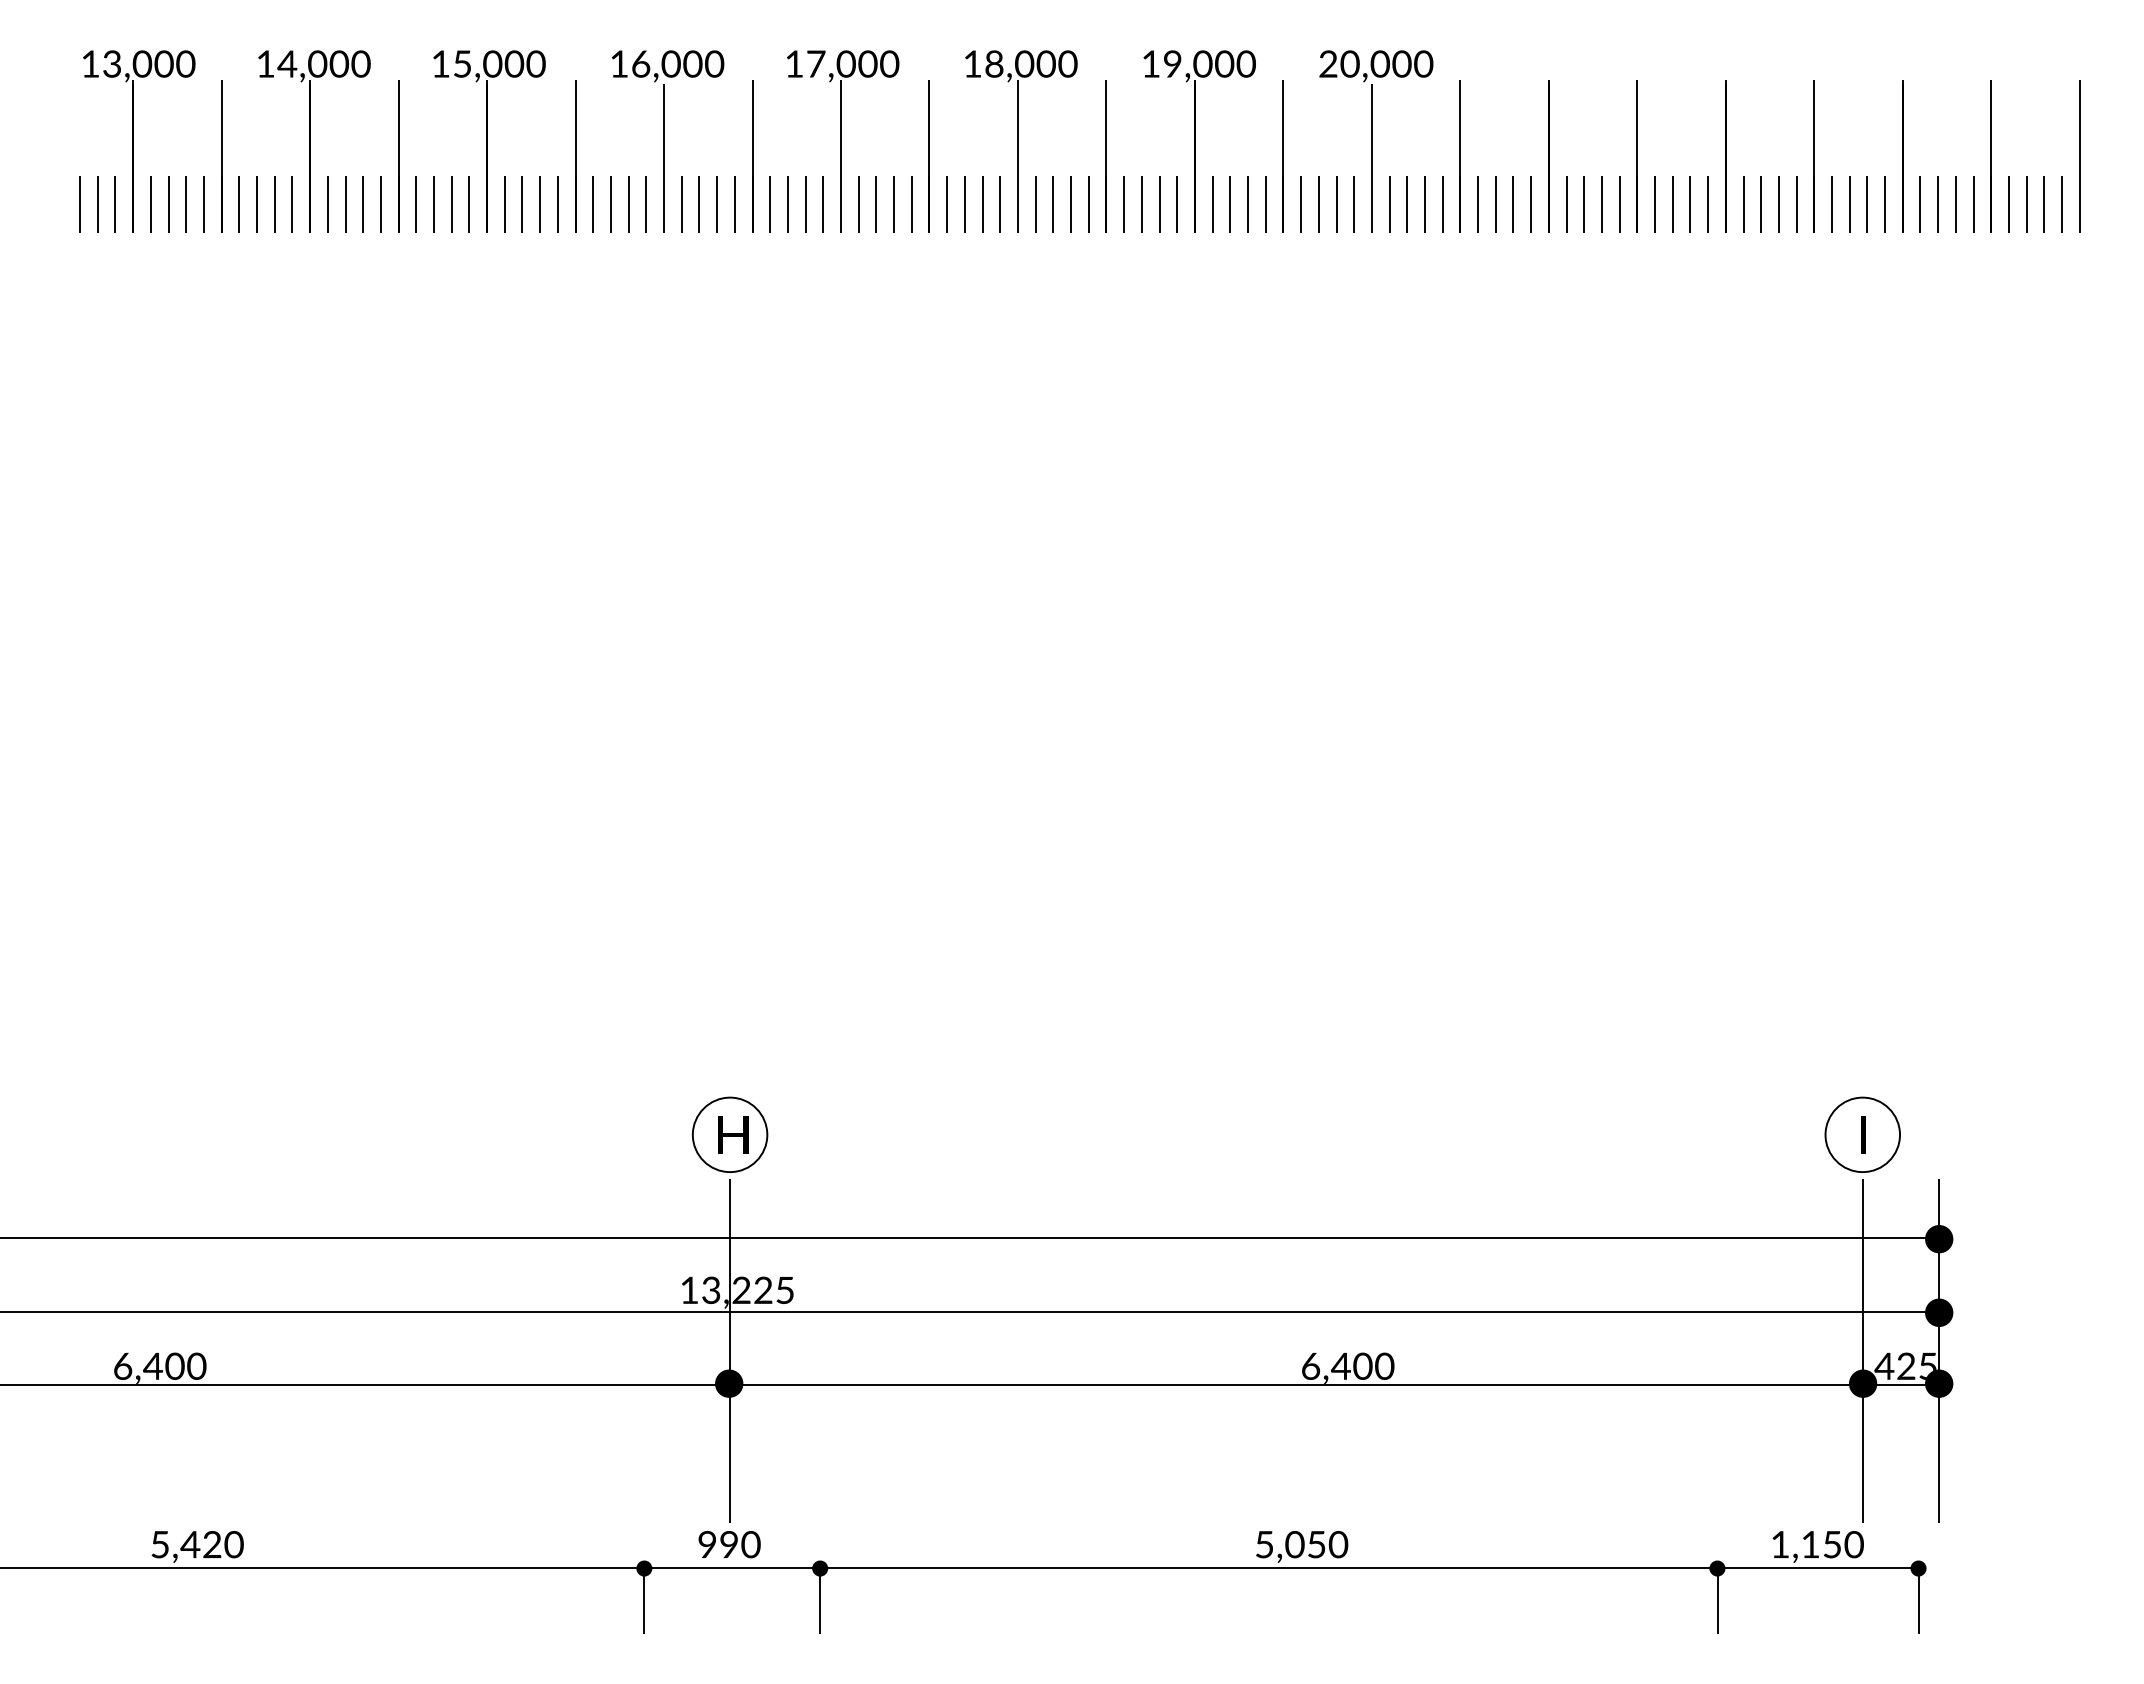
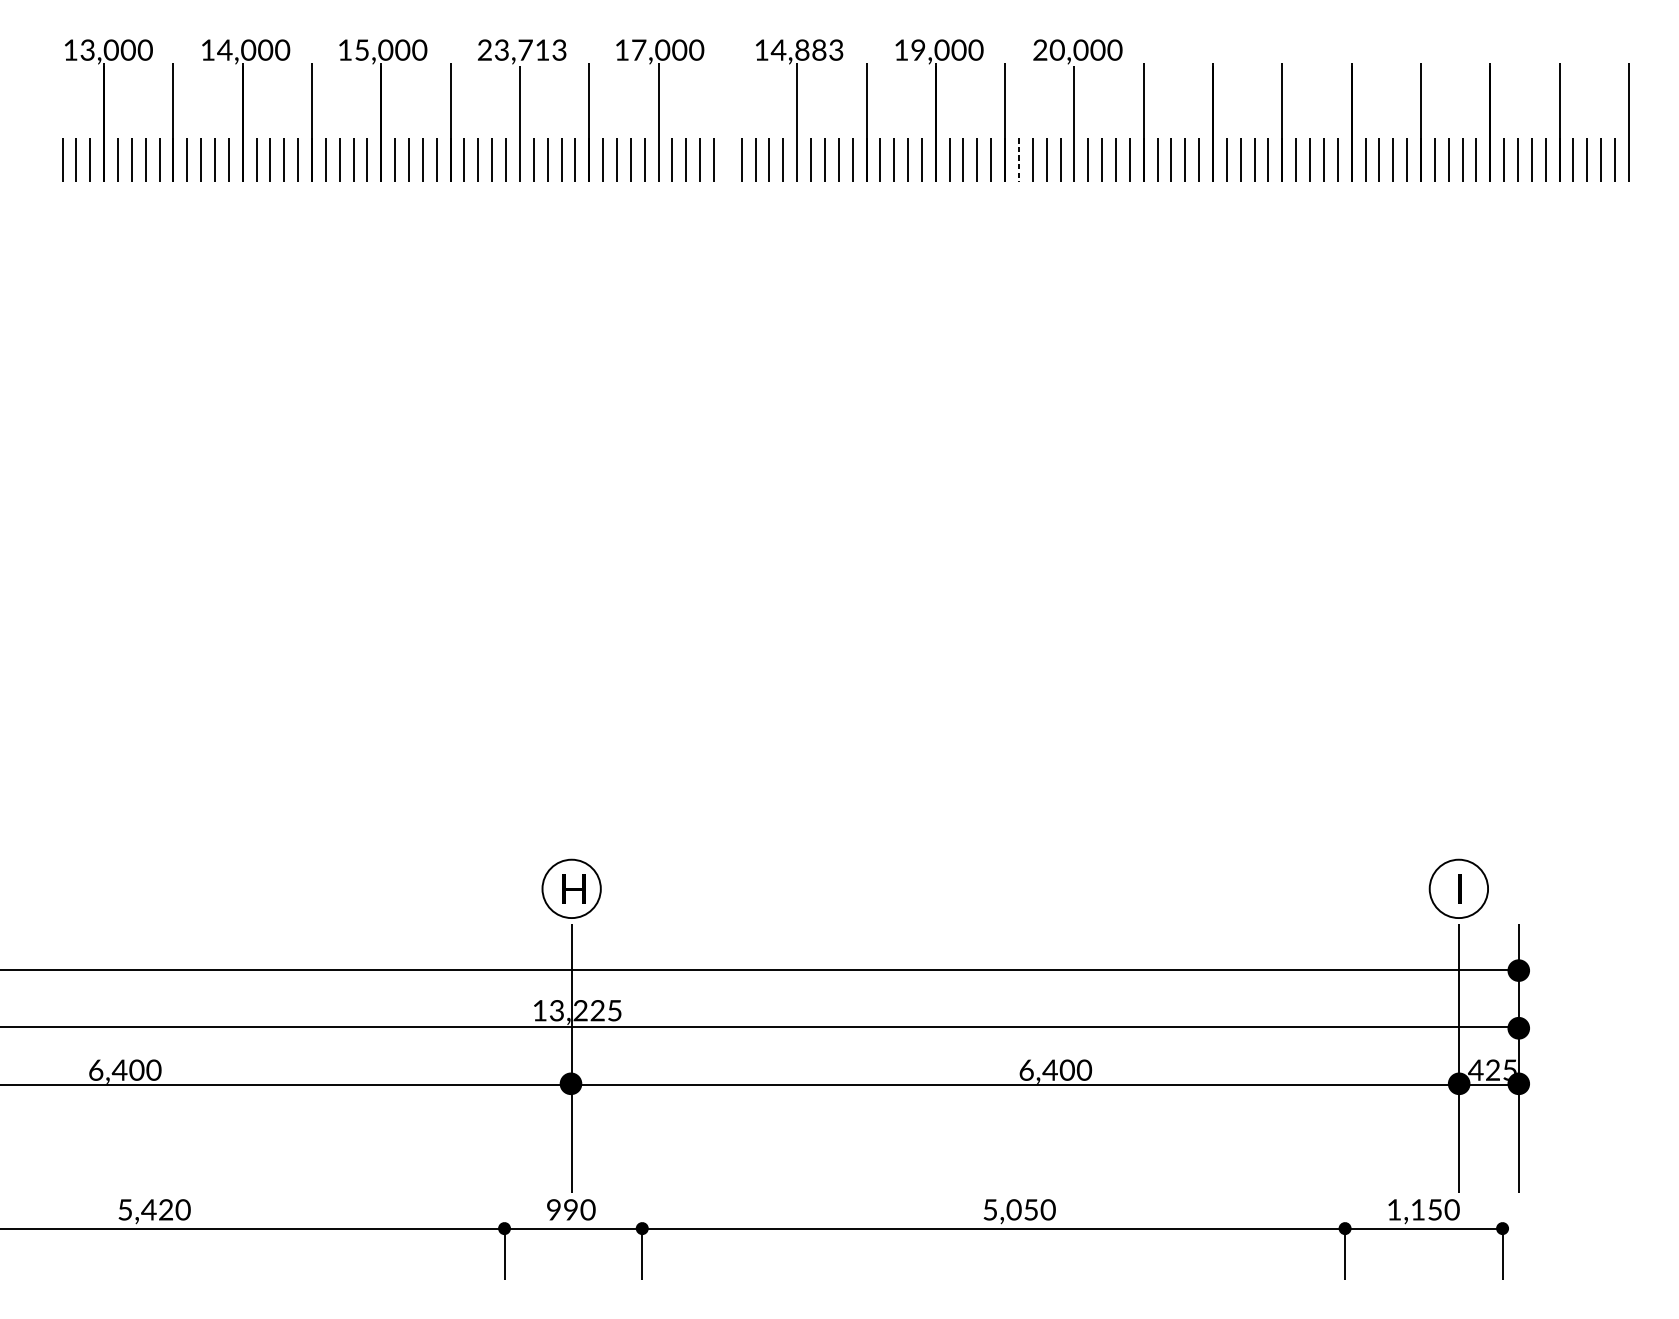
text: (667, 63) -> (522, 49), 16,000 -> 23,713
text: (1030, 63) -> (806, 49), 18,000 -> 14,883
line: (928, 156) -> (727, 122), removed
line: (1301, 205) -> (1019, 160), solid -> dashed

